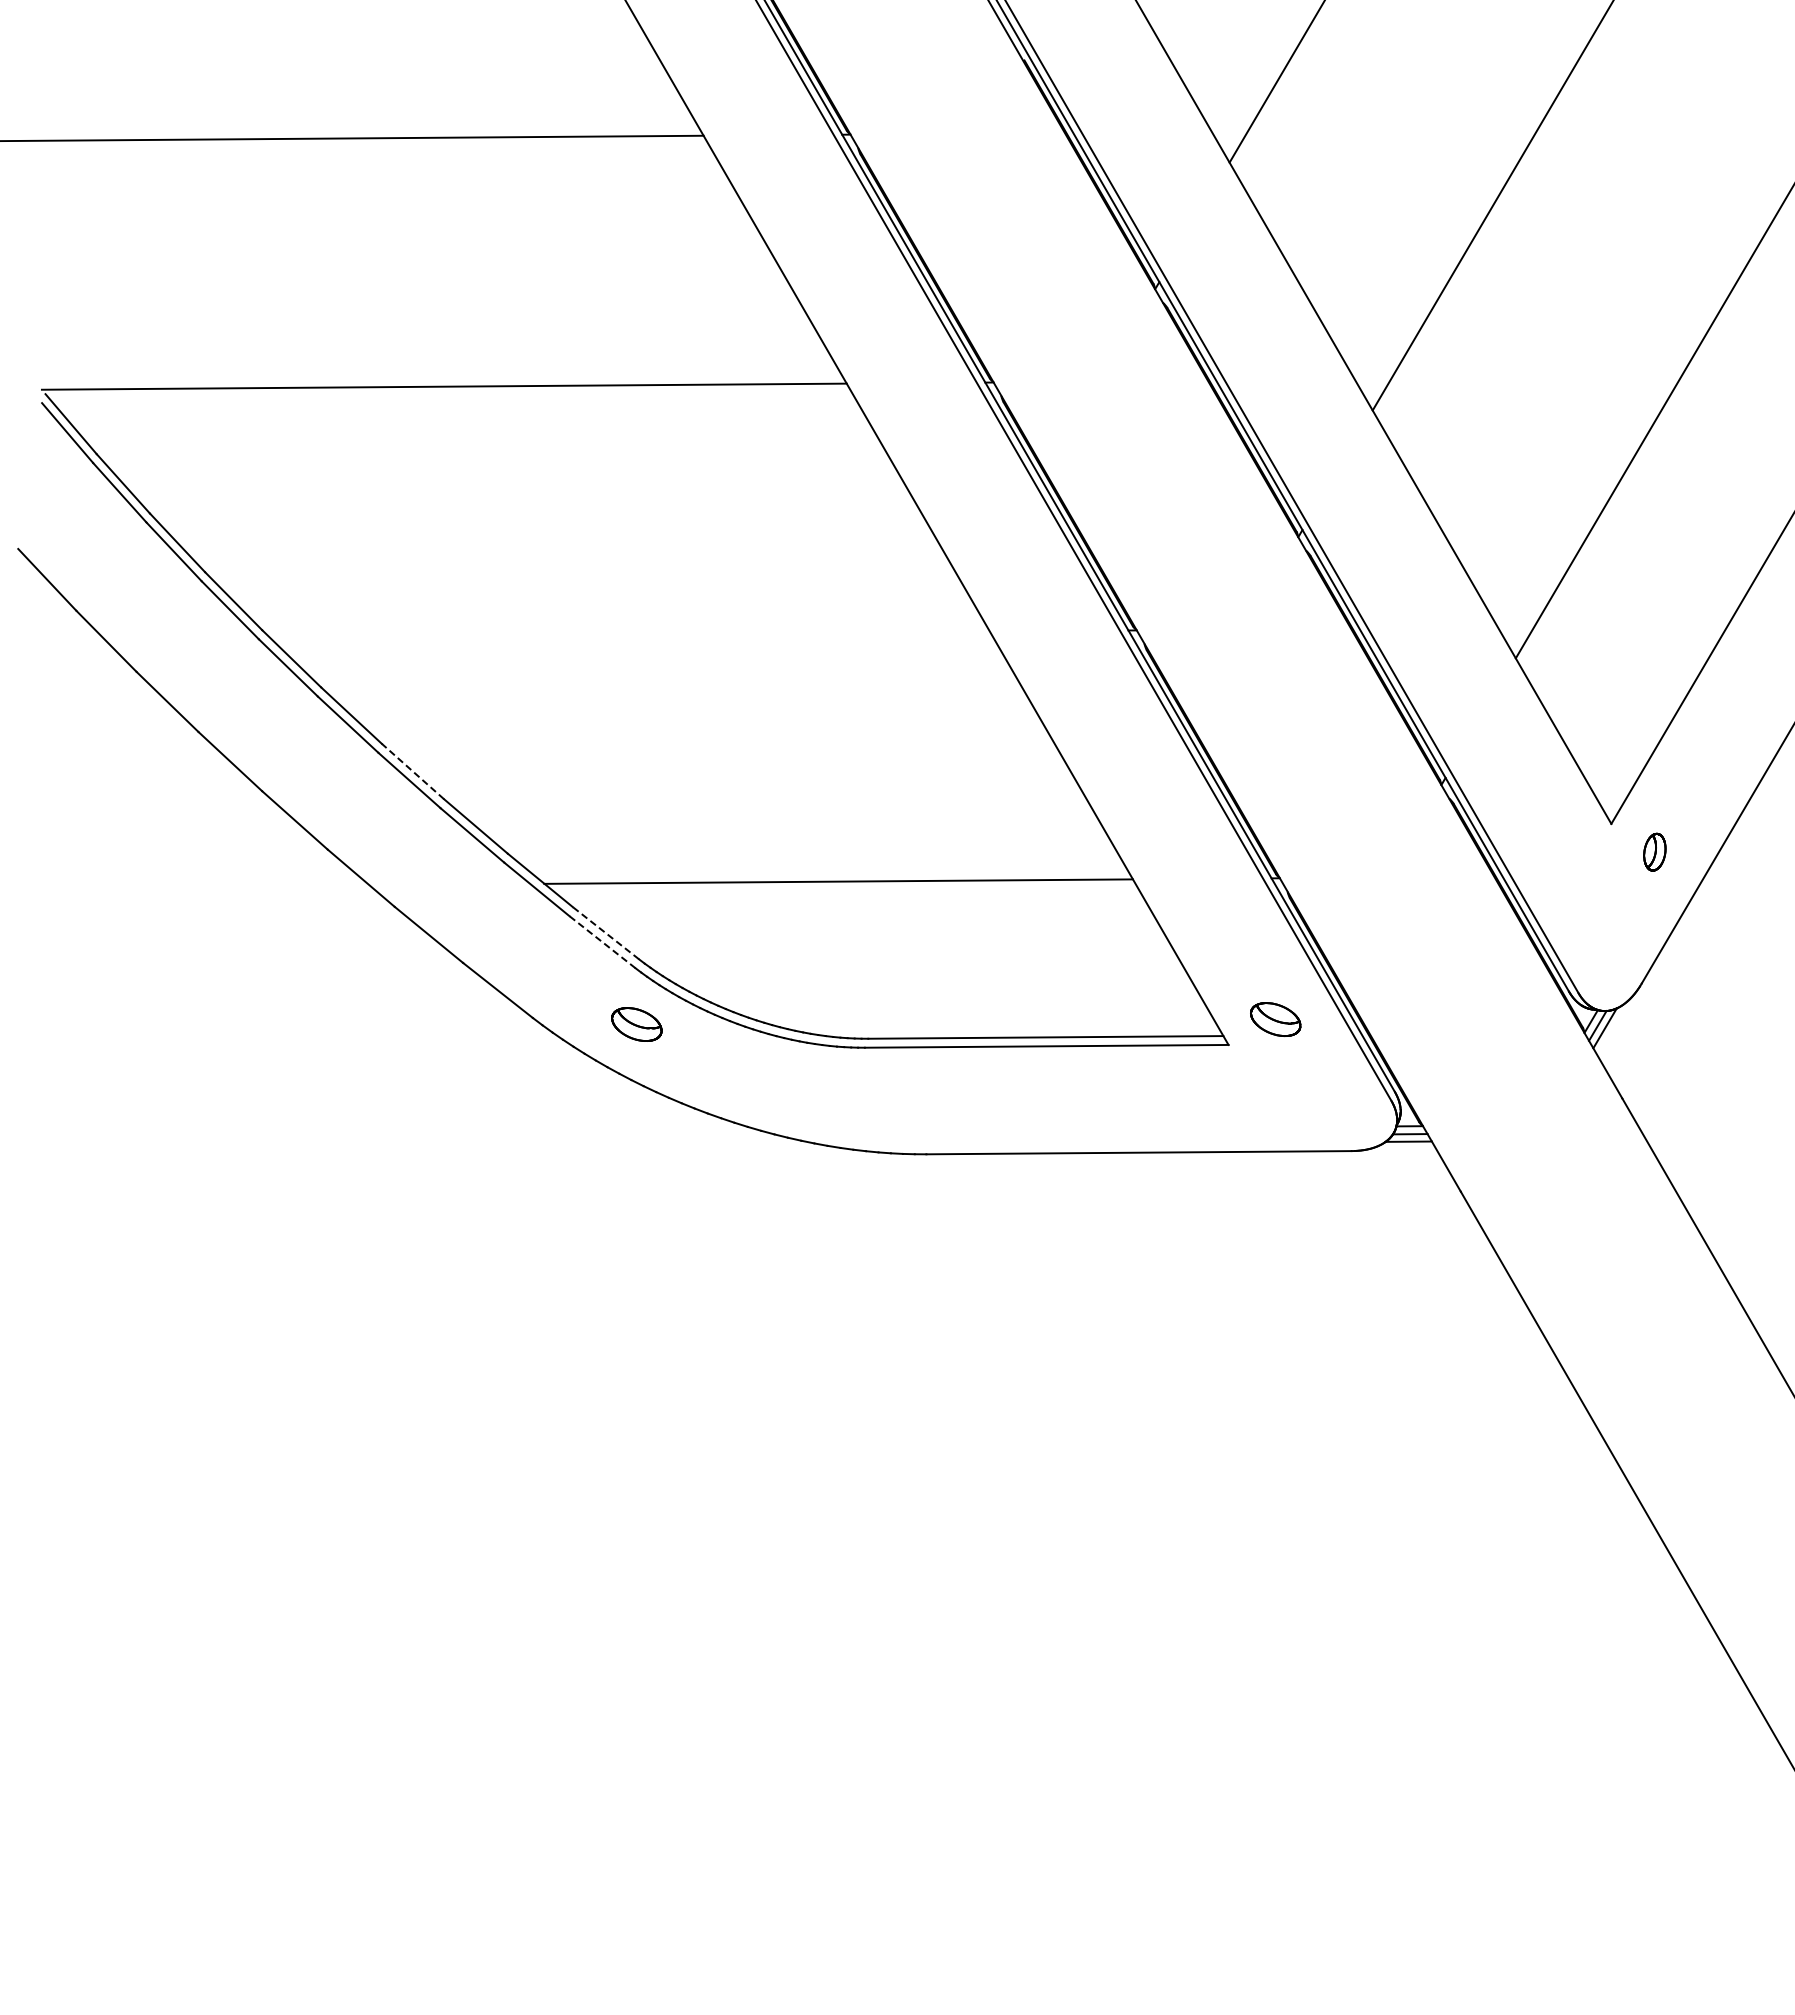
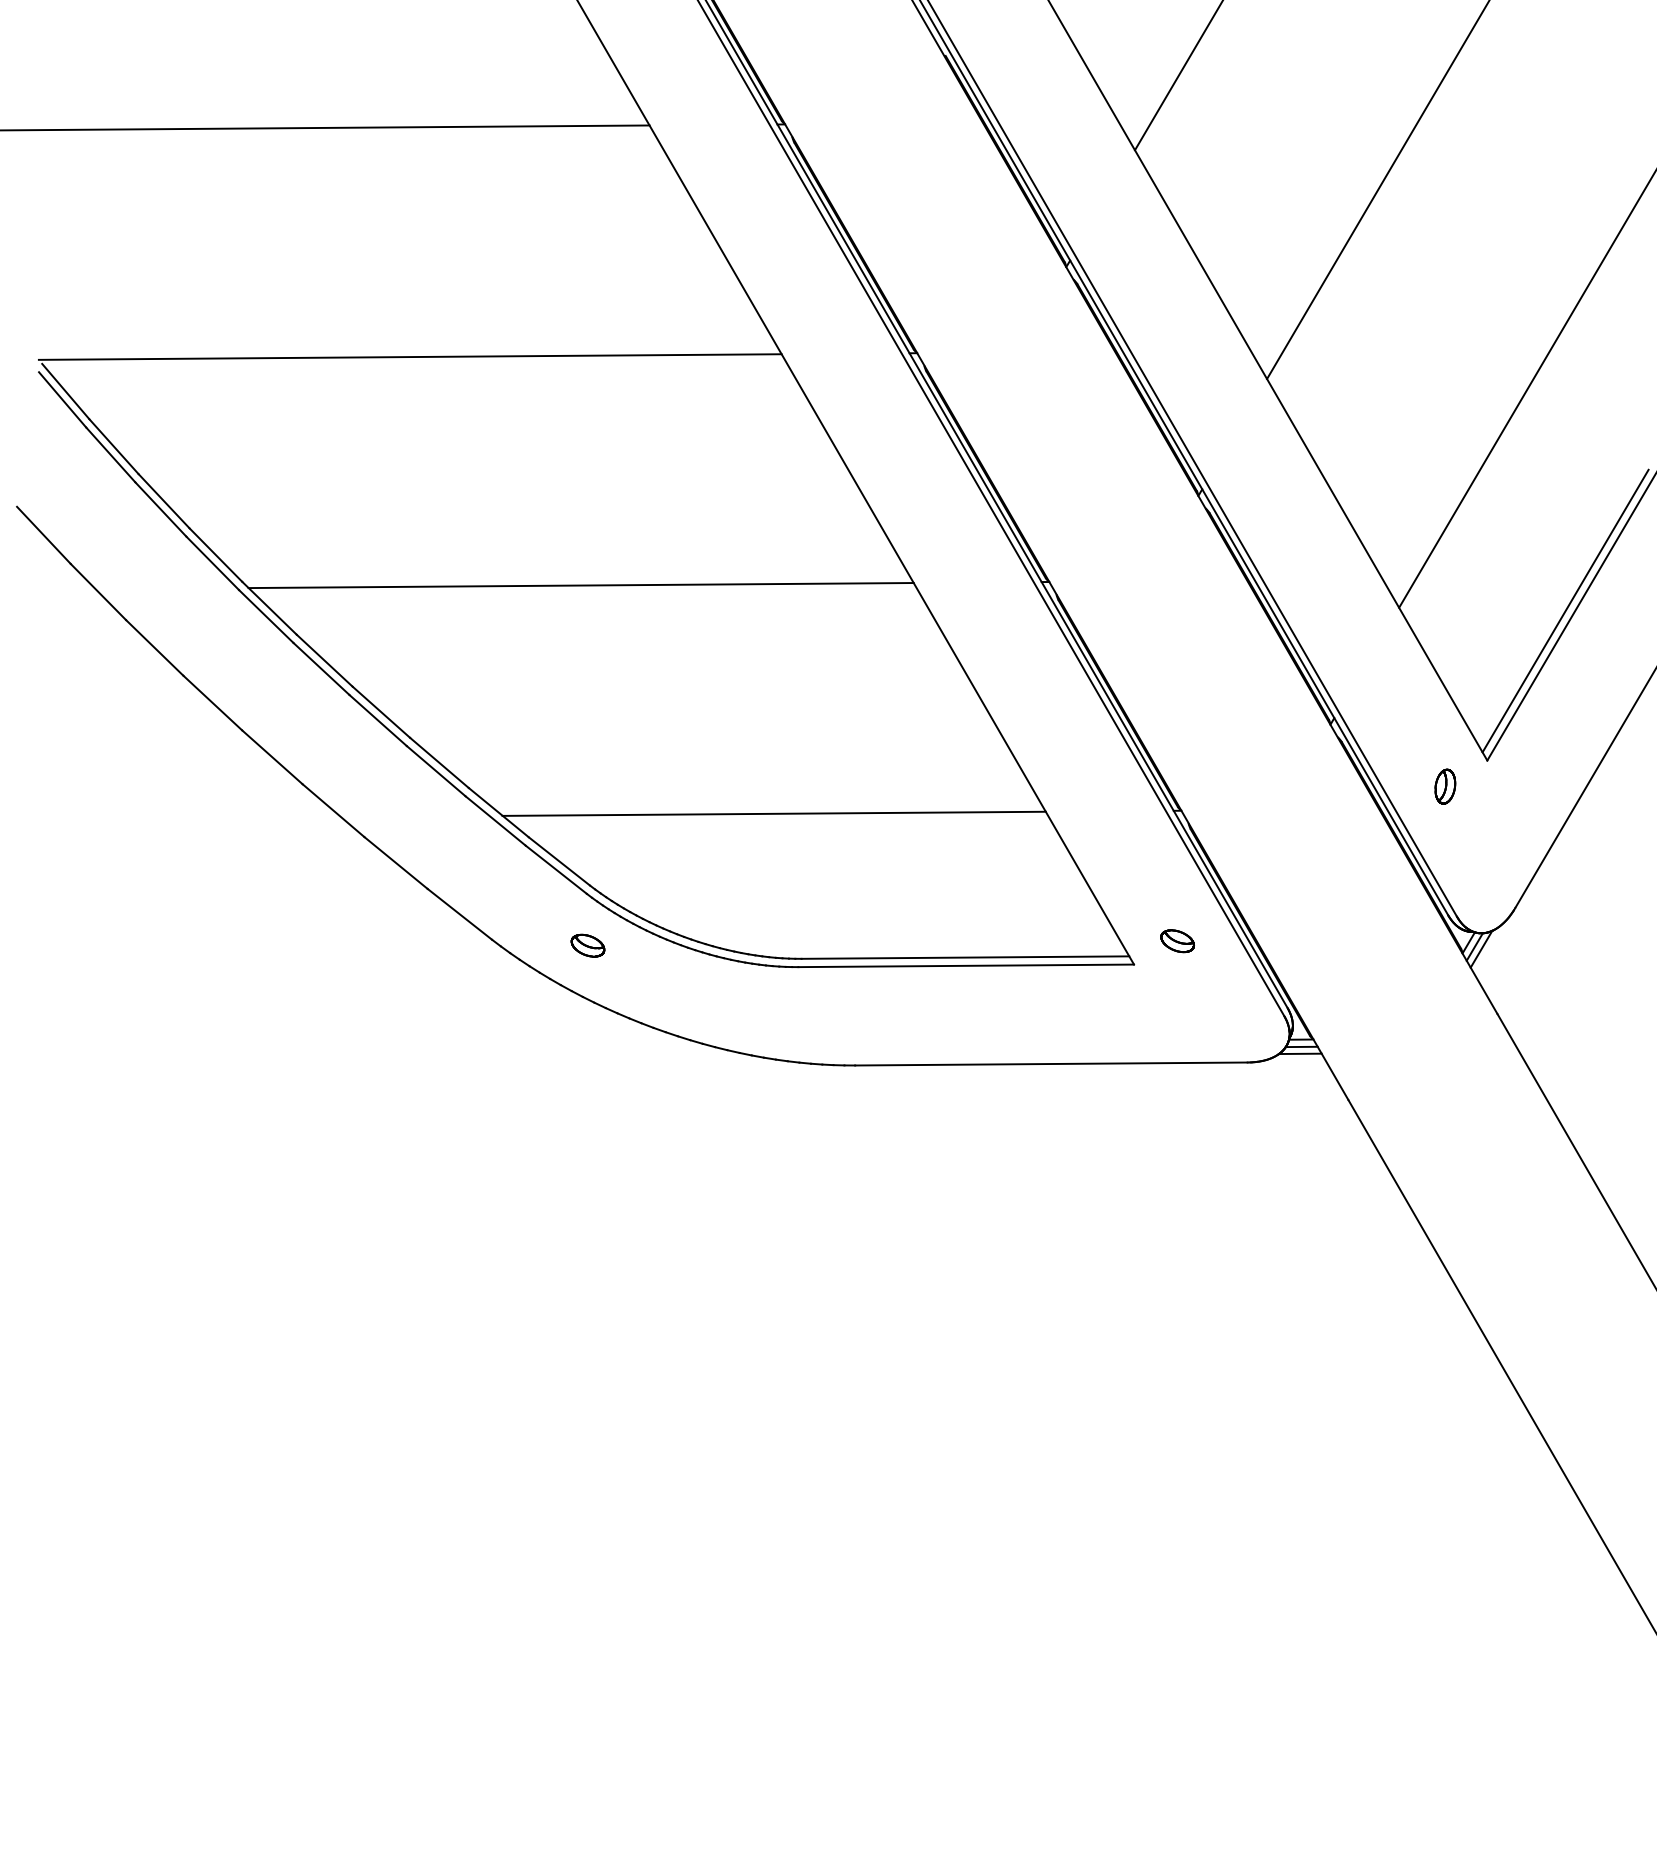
line: (629, 634) -> (581, 585), added
line: (1696, 661) -> (1565, 610), added
line: (412, 771) -> (380, 712), dashed -> solid
part: (1654, 851) -> (1444, 786), moved
line: (605, 932) -> (559, 860), dashed -> solid
line: (602, 941) -> (556, 869), dashed -> solid
part: (1275, 1019) -> (1177, 941), size x0.71
part: (636, 1024) -> (587, 945), size x0.71

